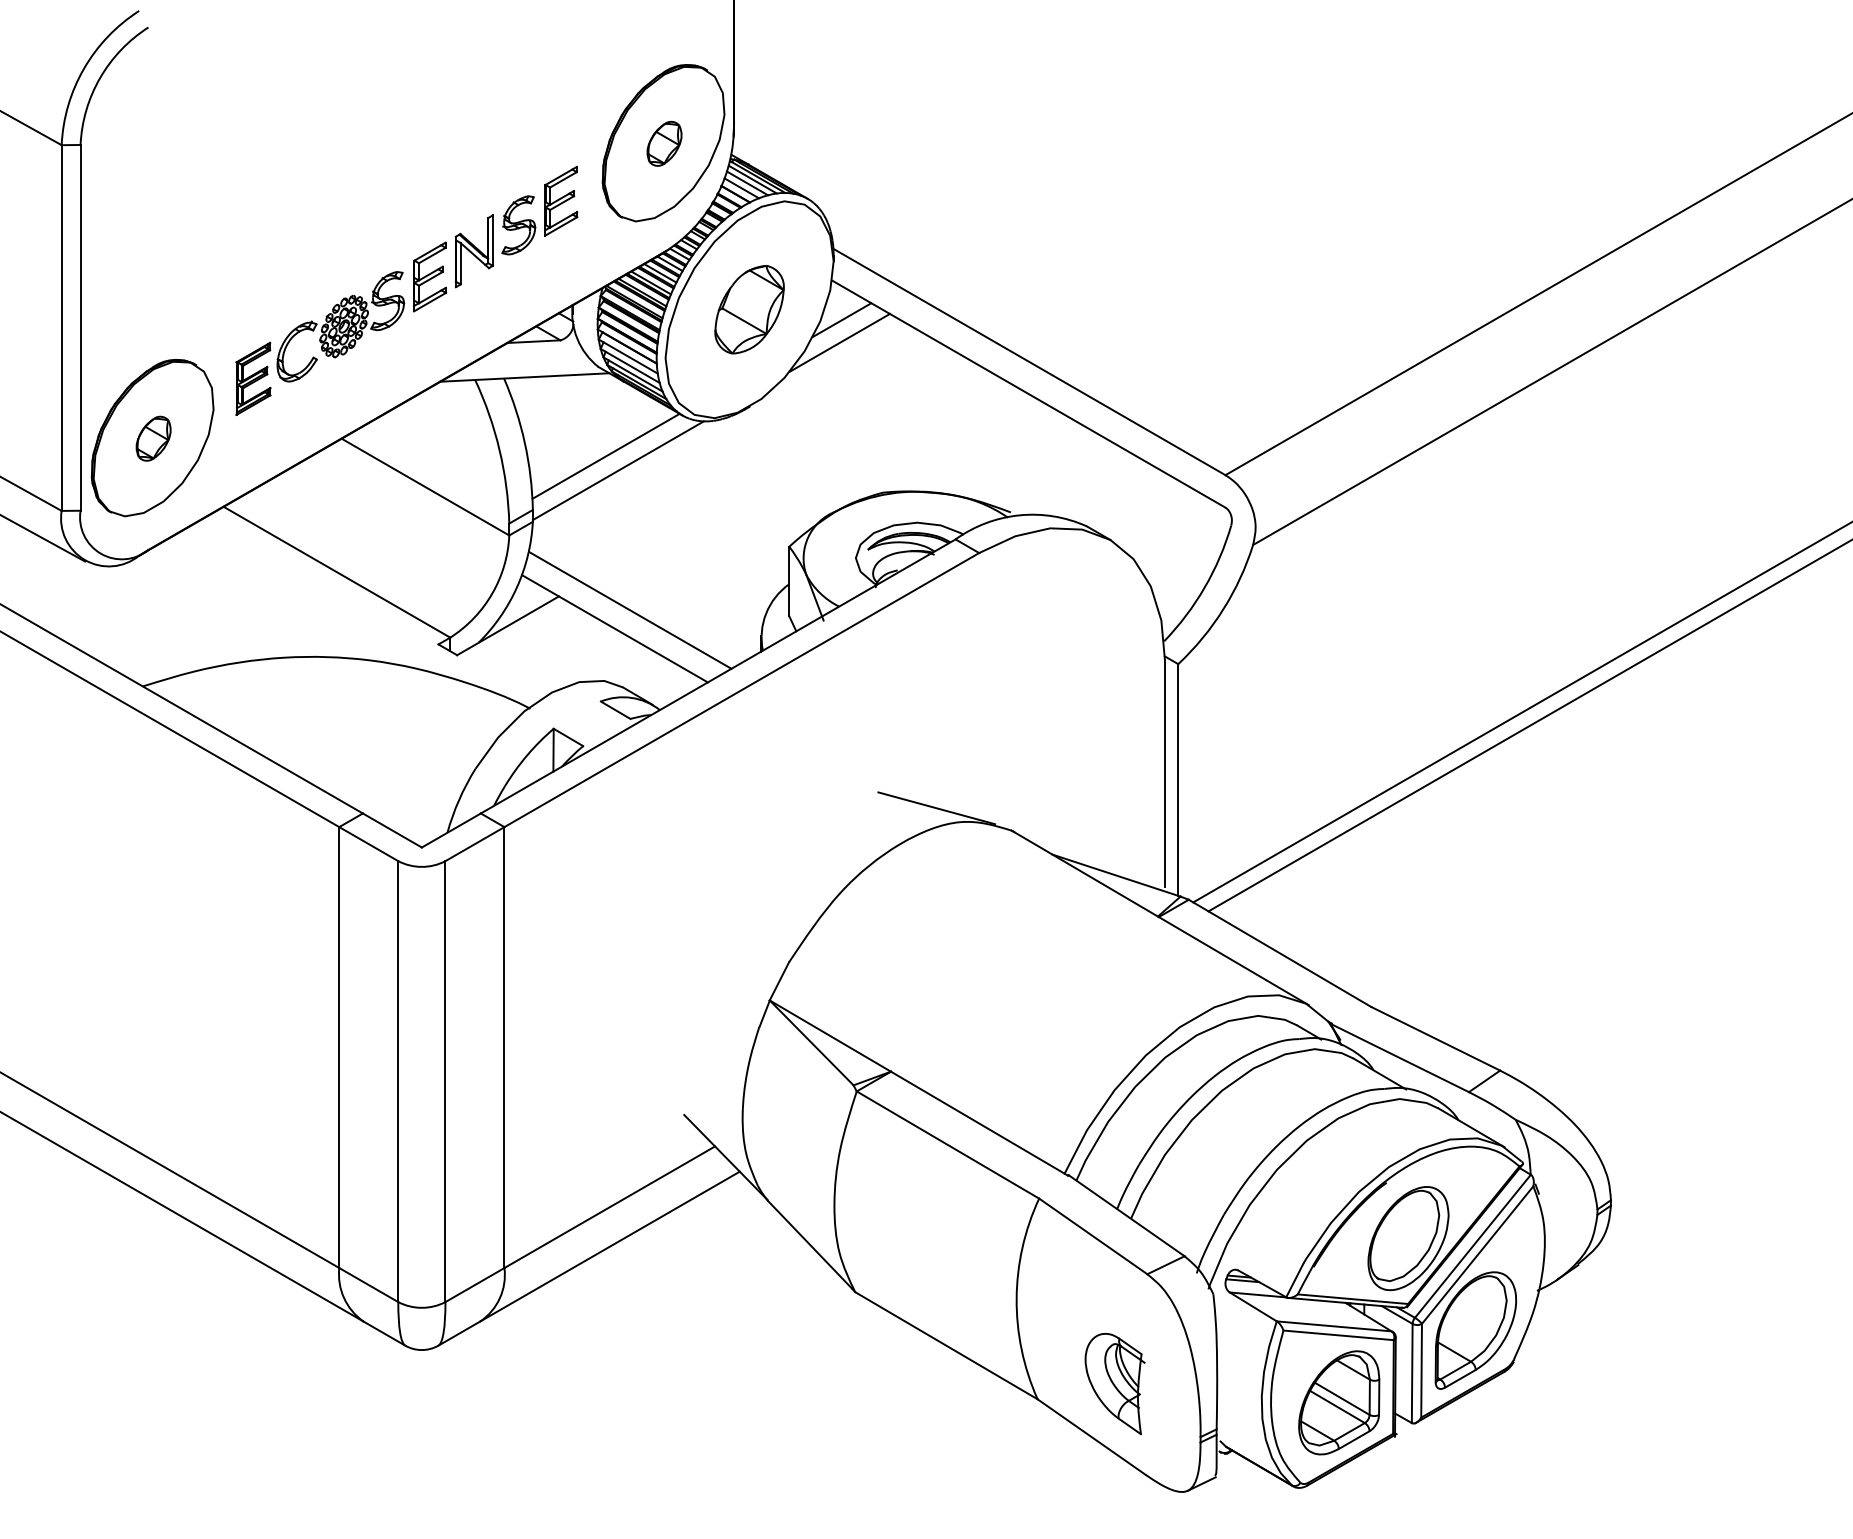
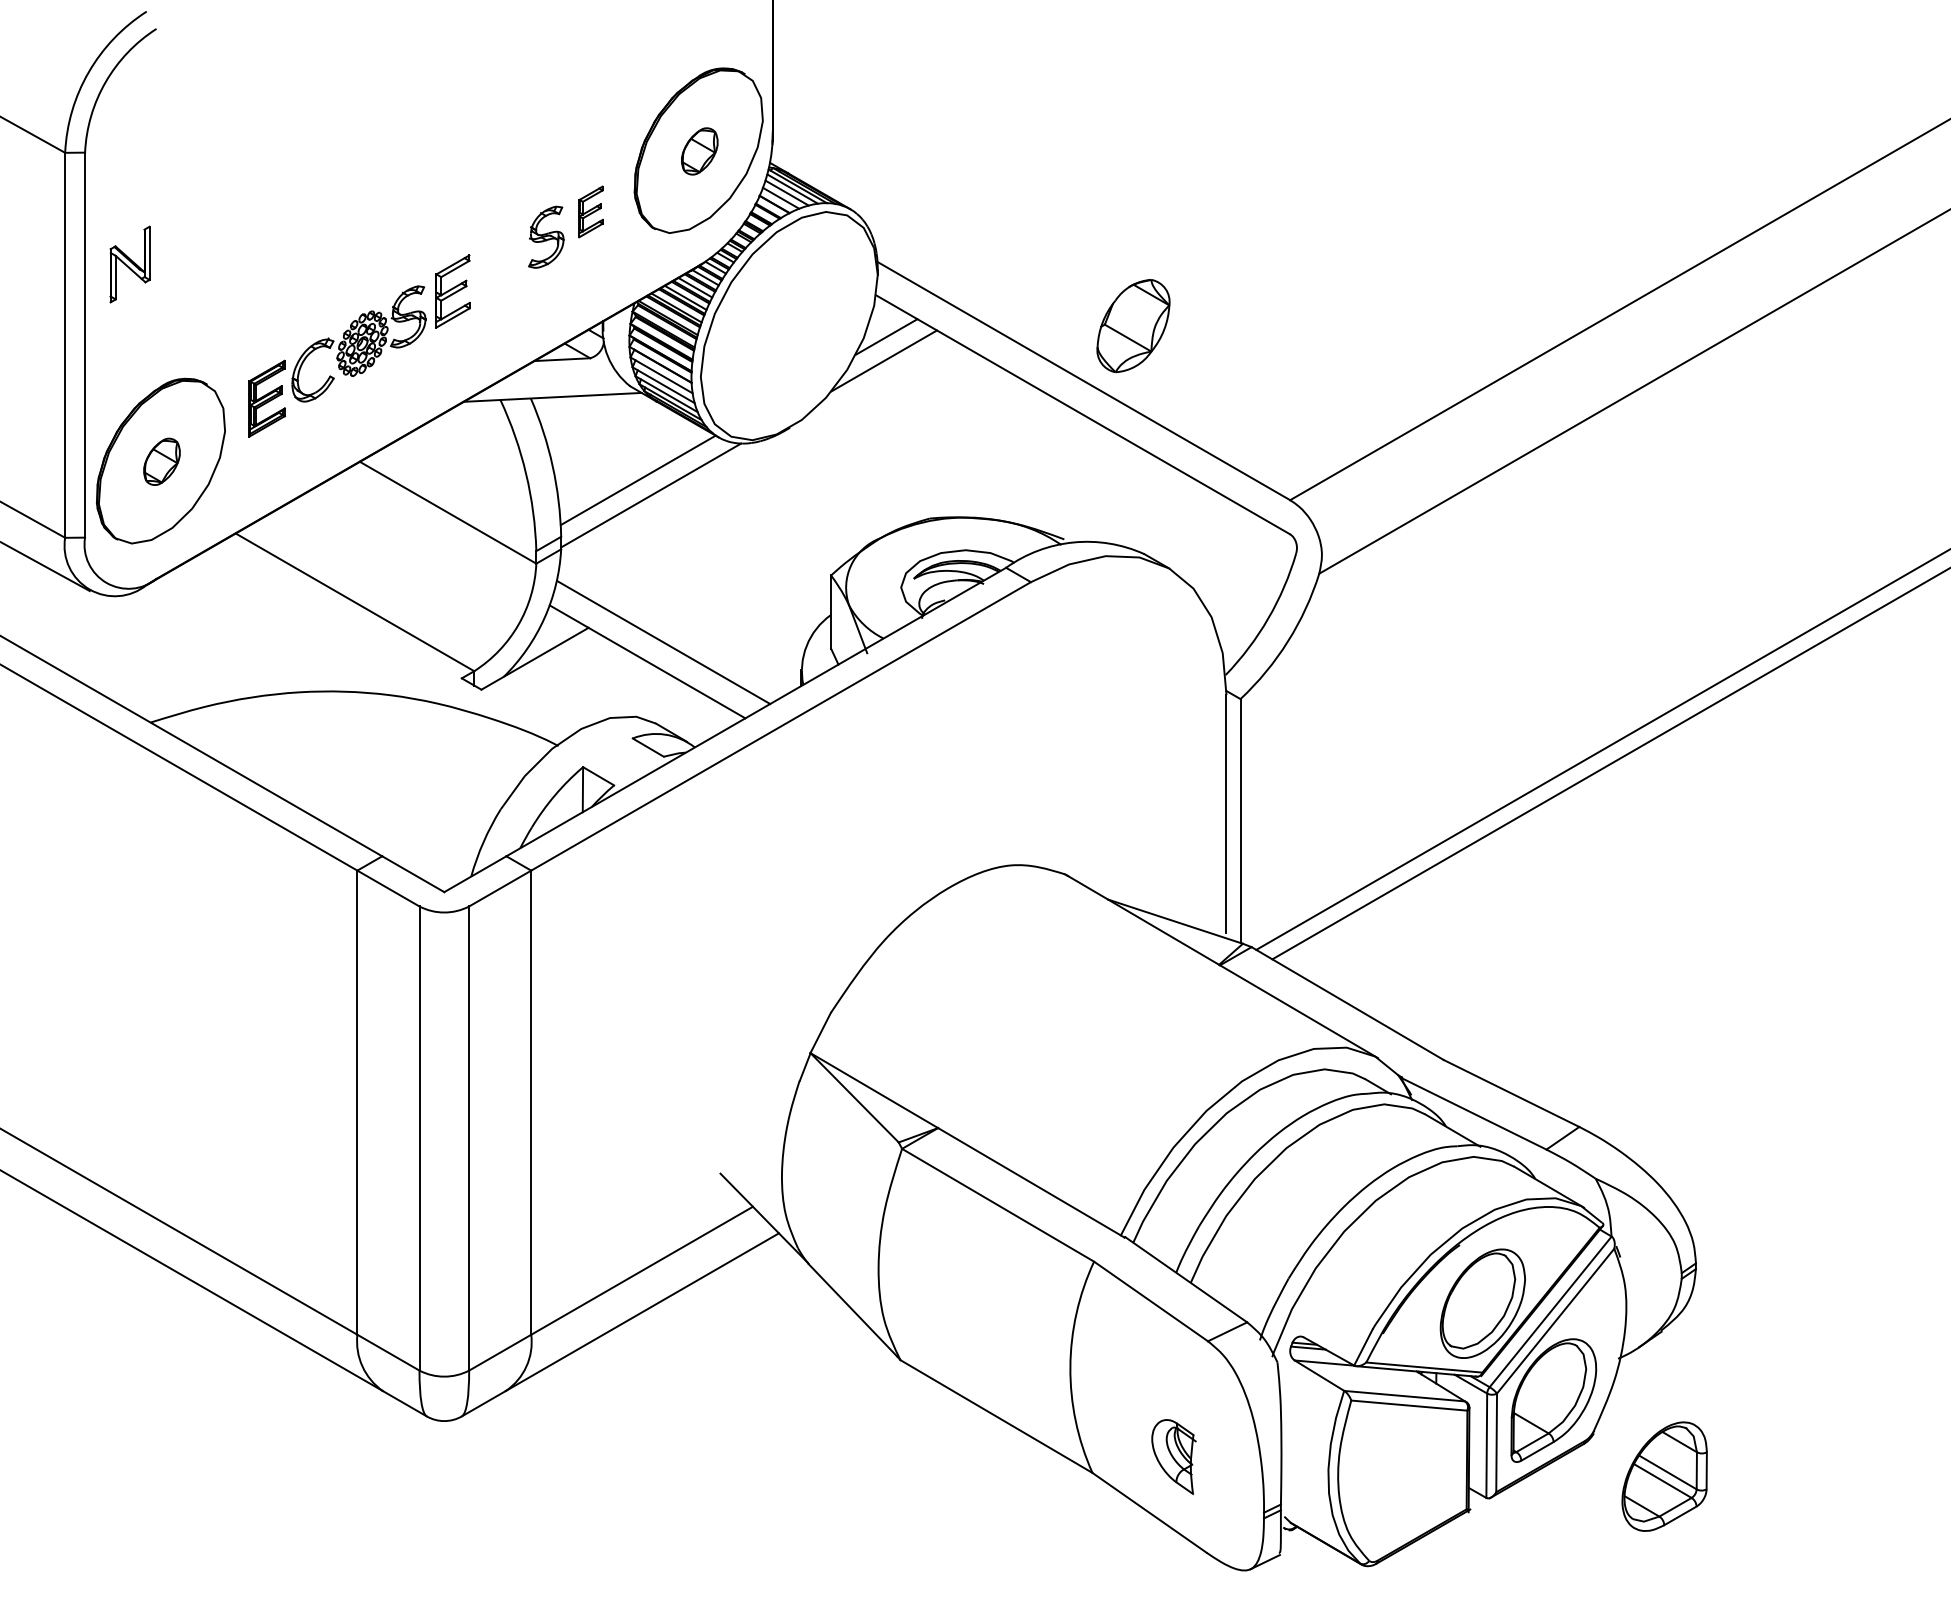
part: (561, 201) -> (591, 212), size x0.7
part: (473, 251) -> (129, 264), moved
part: (749, 309) -> (1133, 325), moved
line: (936, 808) -> (986, 851), removed
part: (1114, 1384) -> (1173, 1457), size x0.7
part: (1339, 1402) -> (1664, 1476), moved

